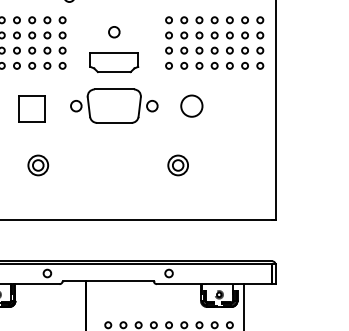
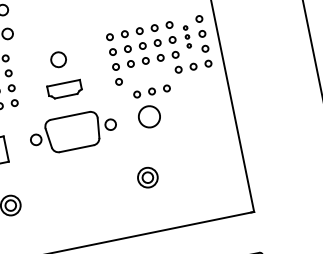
circle: (114, 32) -> (58, 60), size x1.4
part: (244, 35) -> (186, 37), size x0.6
part: (114, 62) -> (64, 89), size x0.7
part: (199, 65) -> (152, 91), moved

